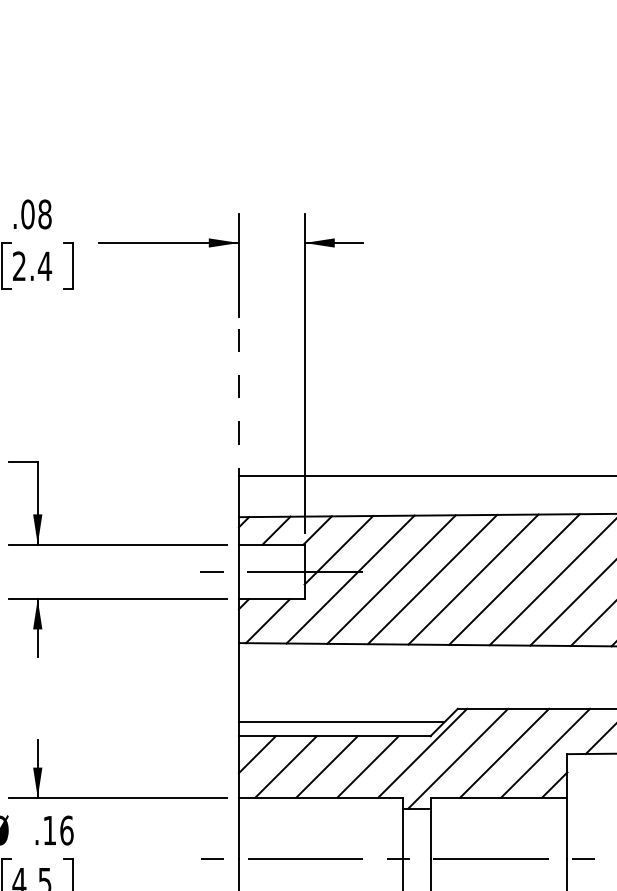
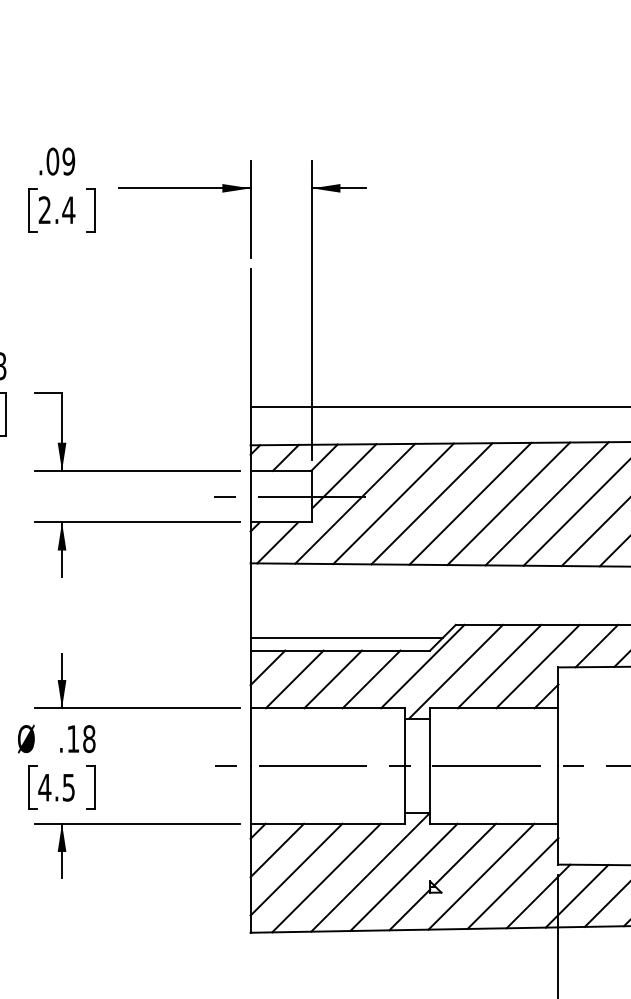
text: (44, 214) -> (68, 161), .08 -> .09
line: (238, 403) -> (250, 338), dashed -> solid
text: (67, 829) -> (89, 738), .16 -> .18

